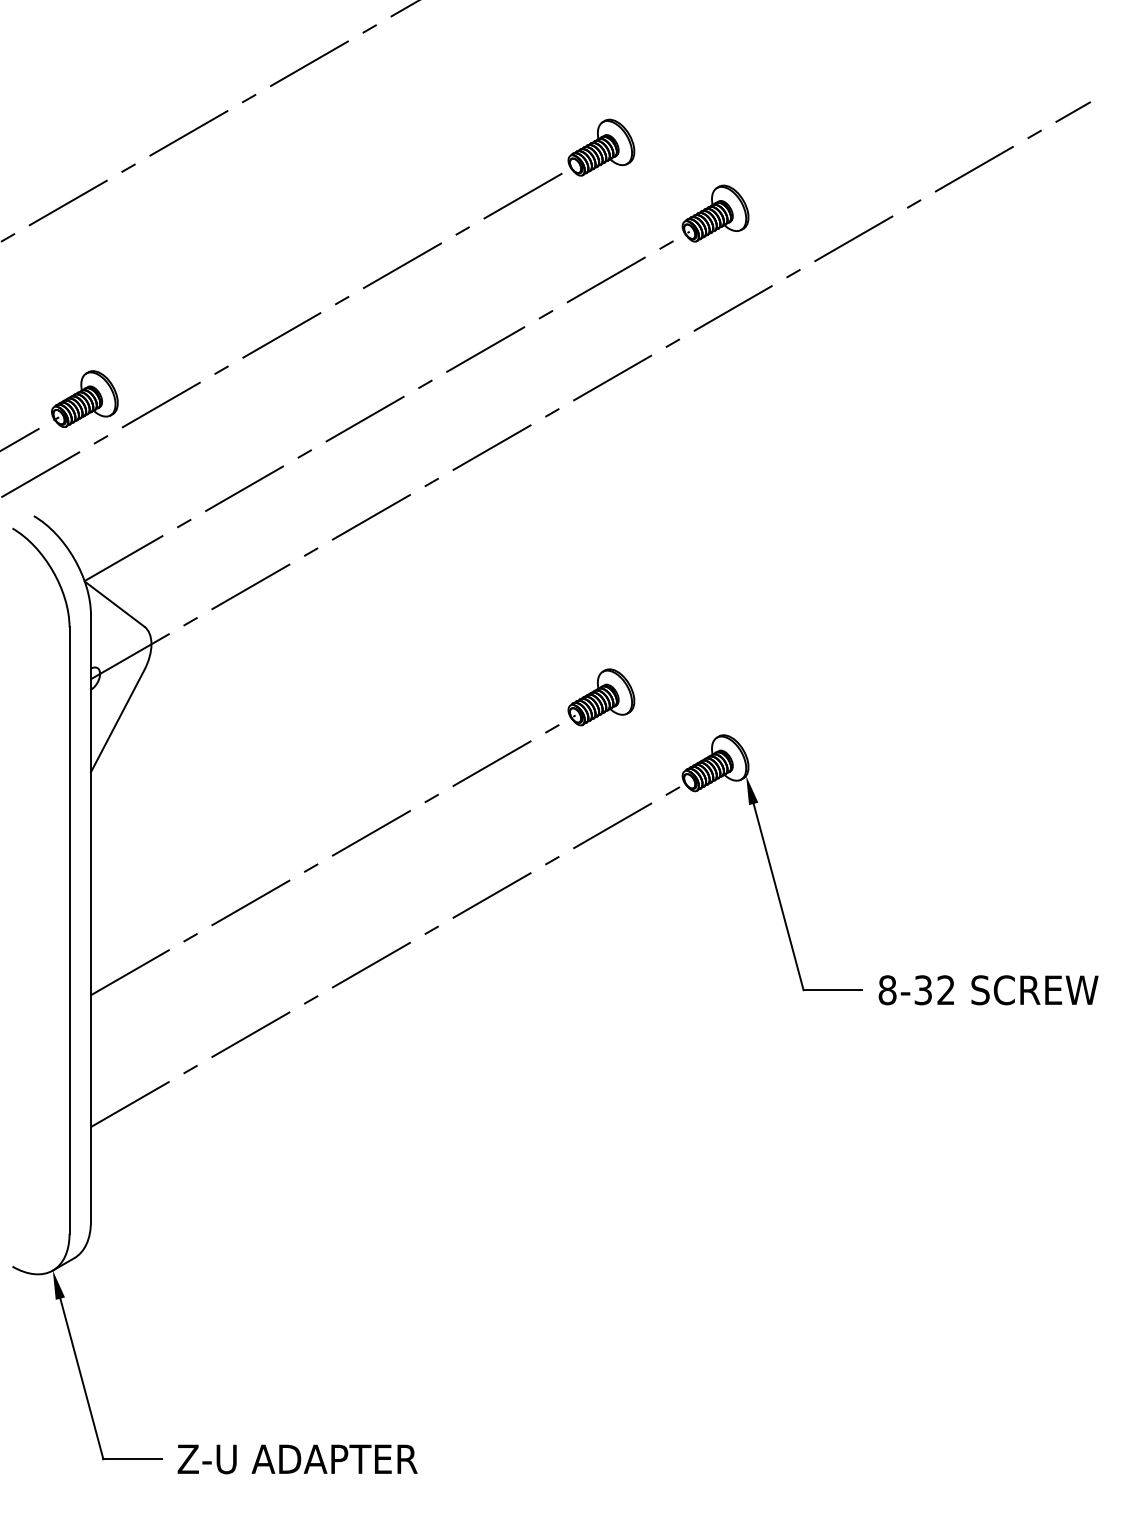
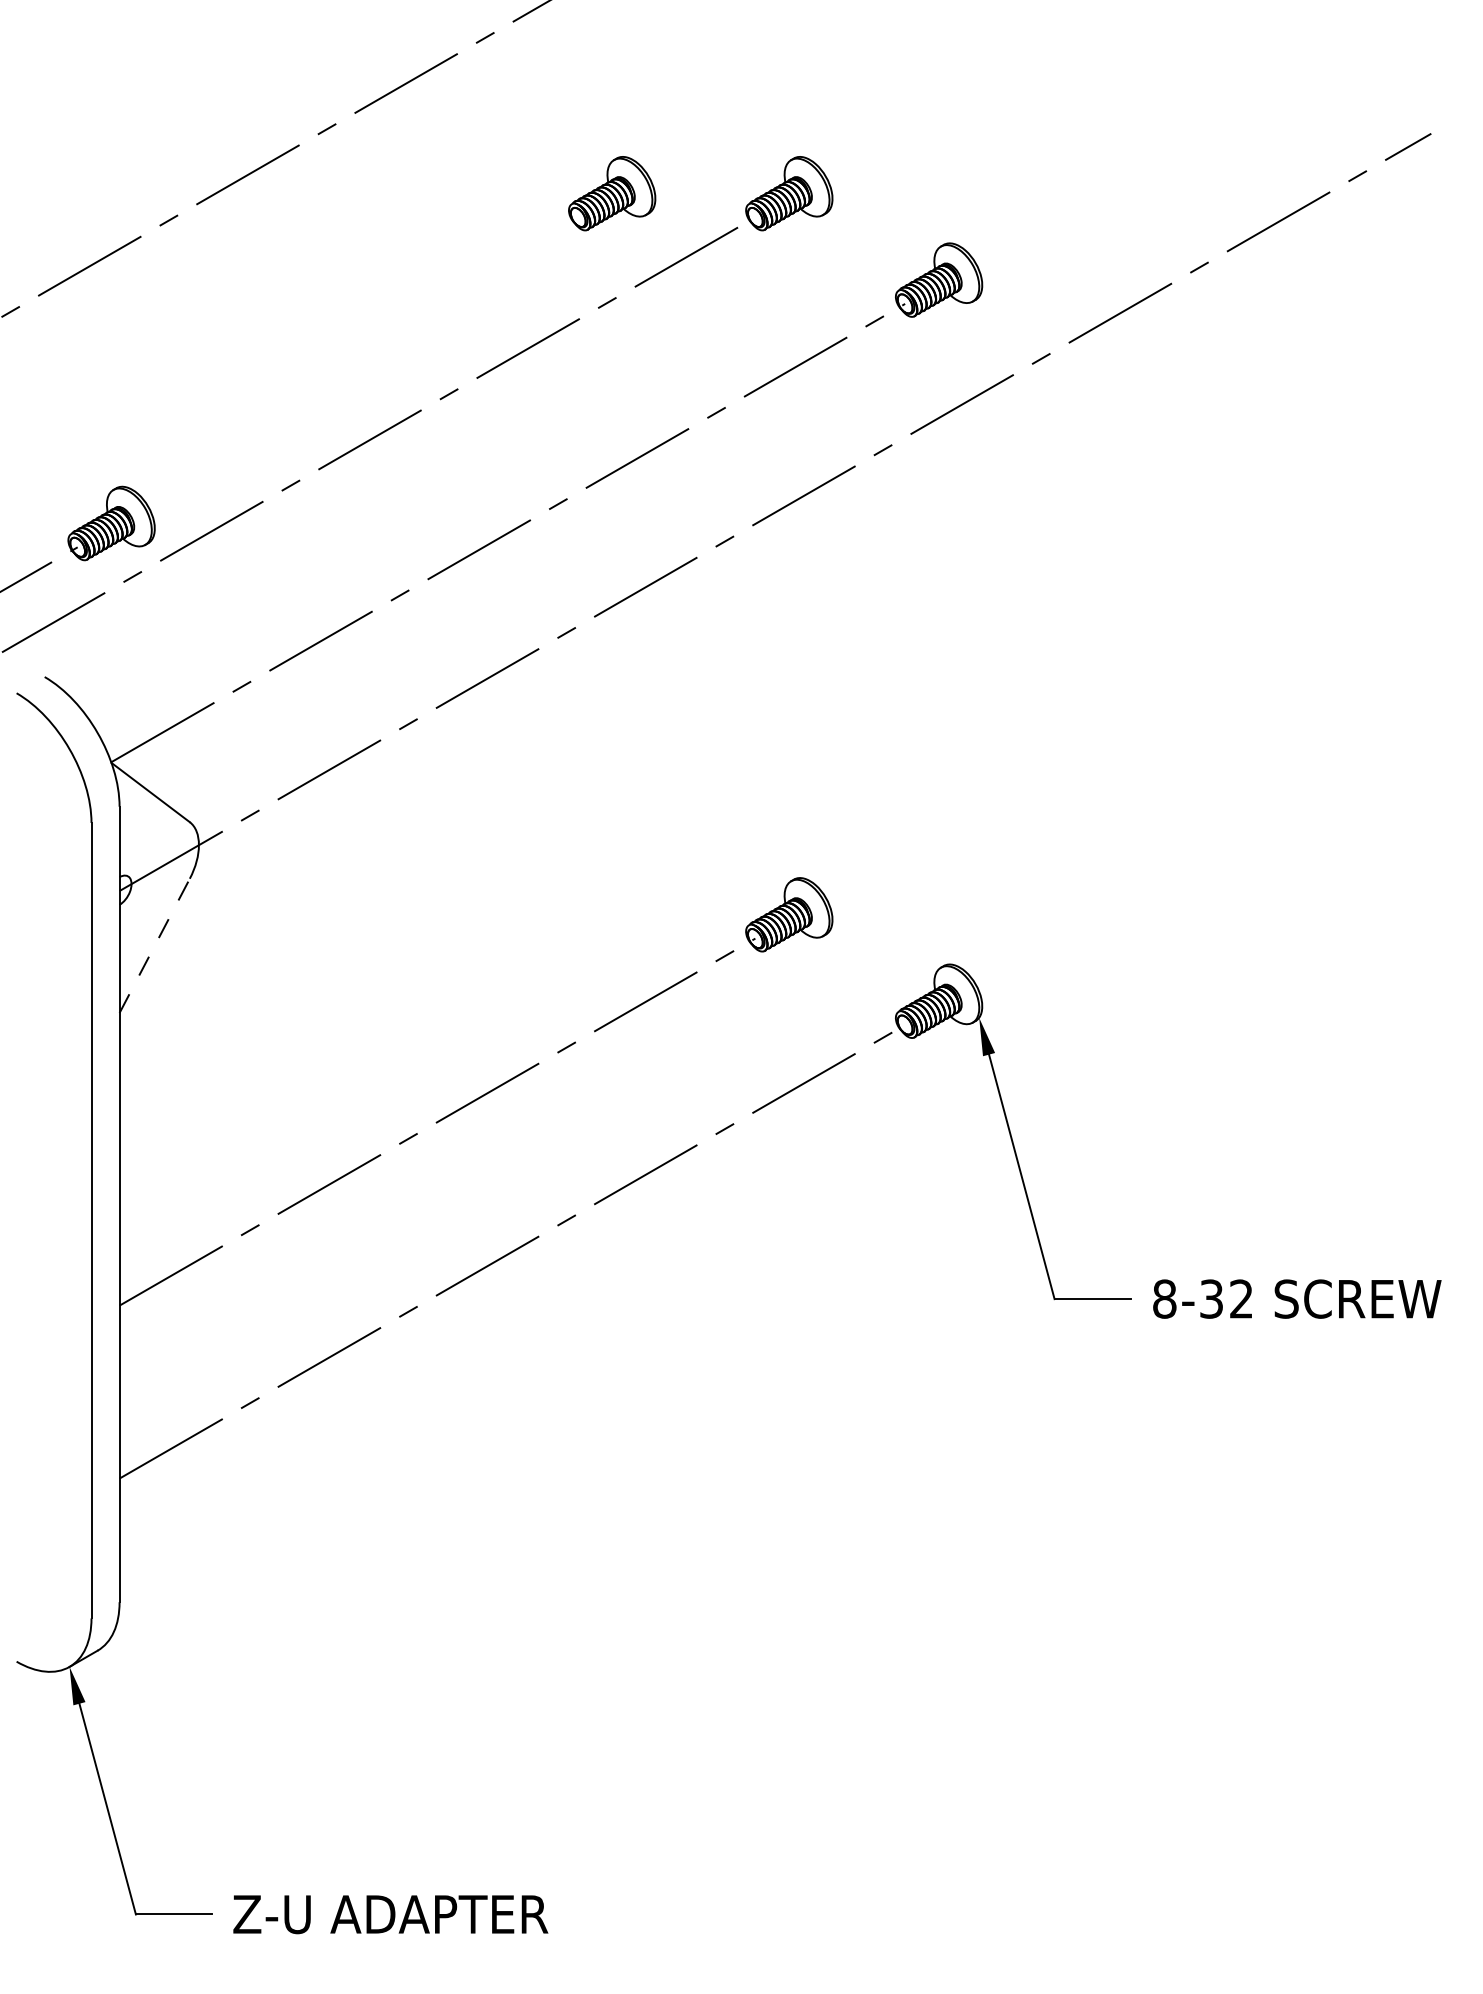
part: (466, 147) -> (612, 193), added
line: (117, 721) -> (154, 946), solid -> dashed

